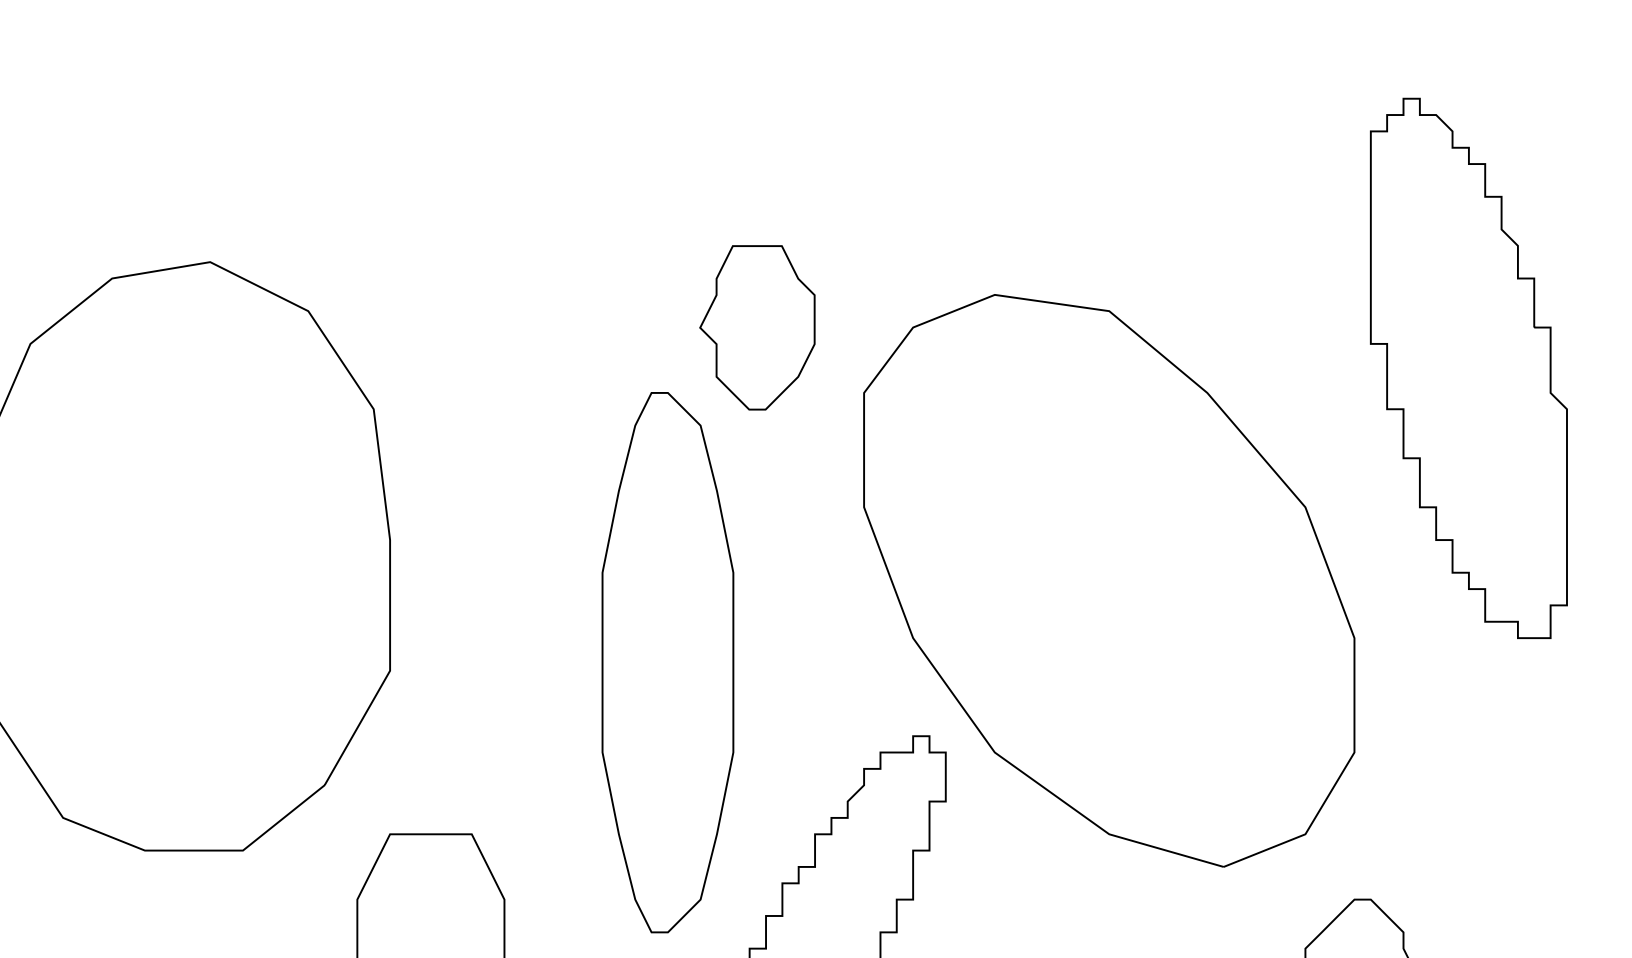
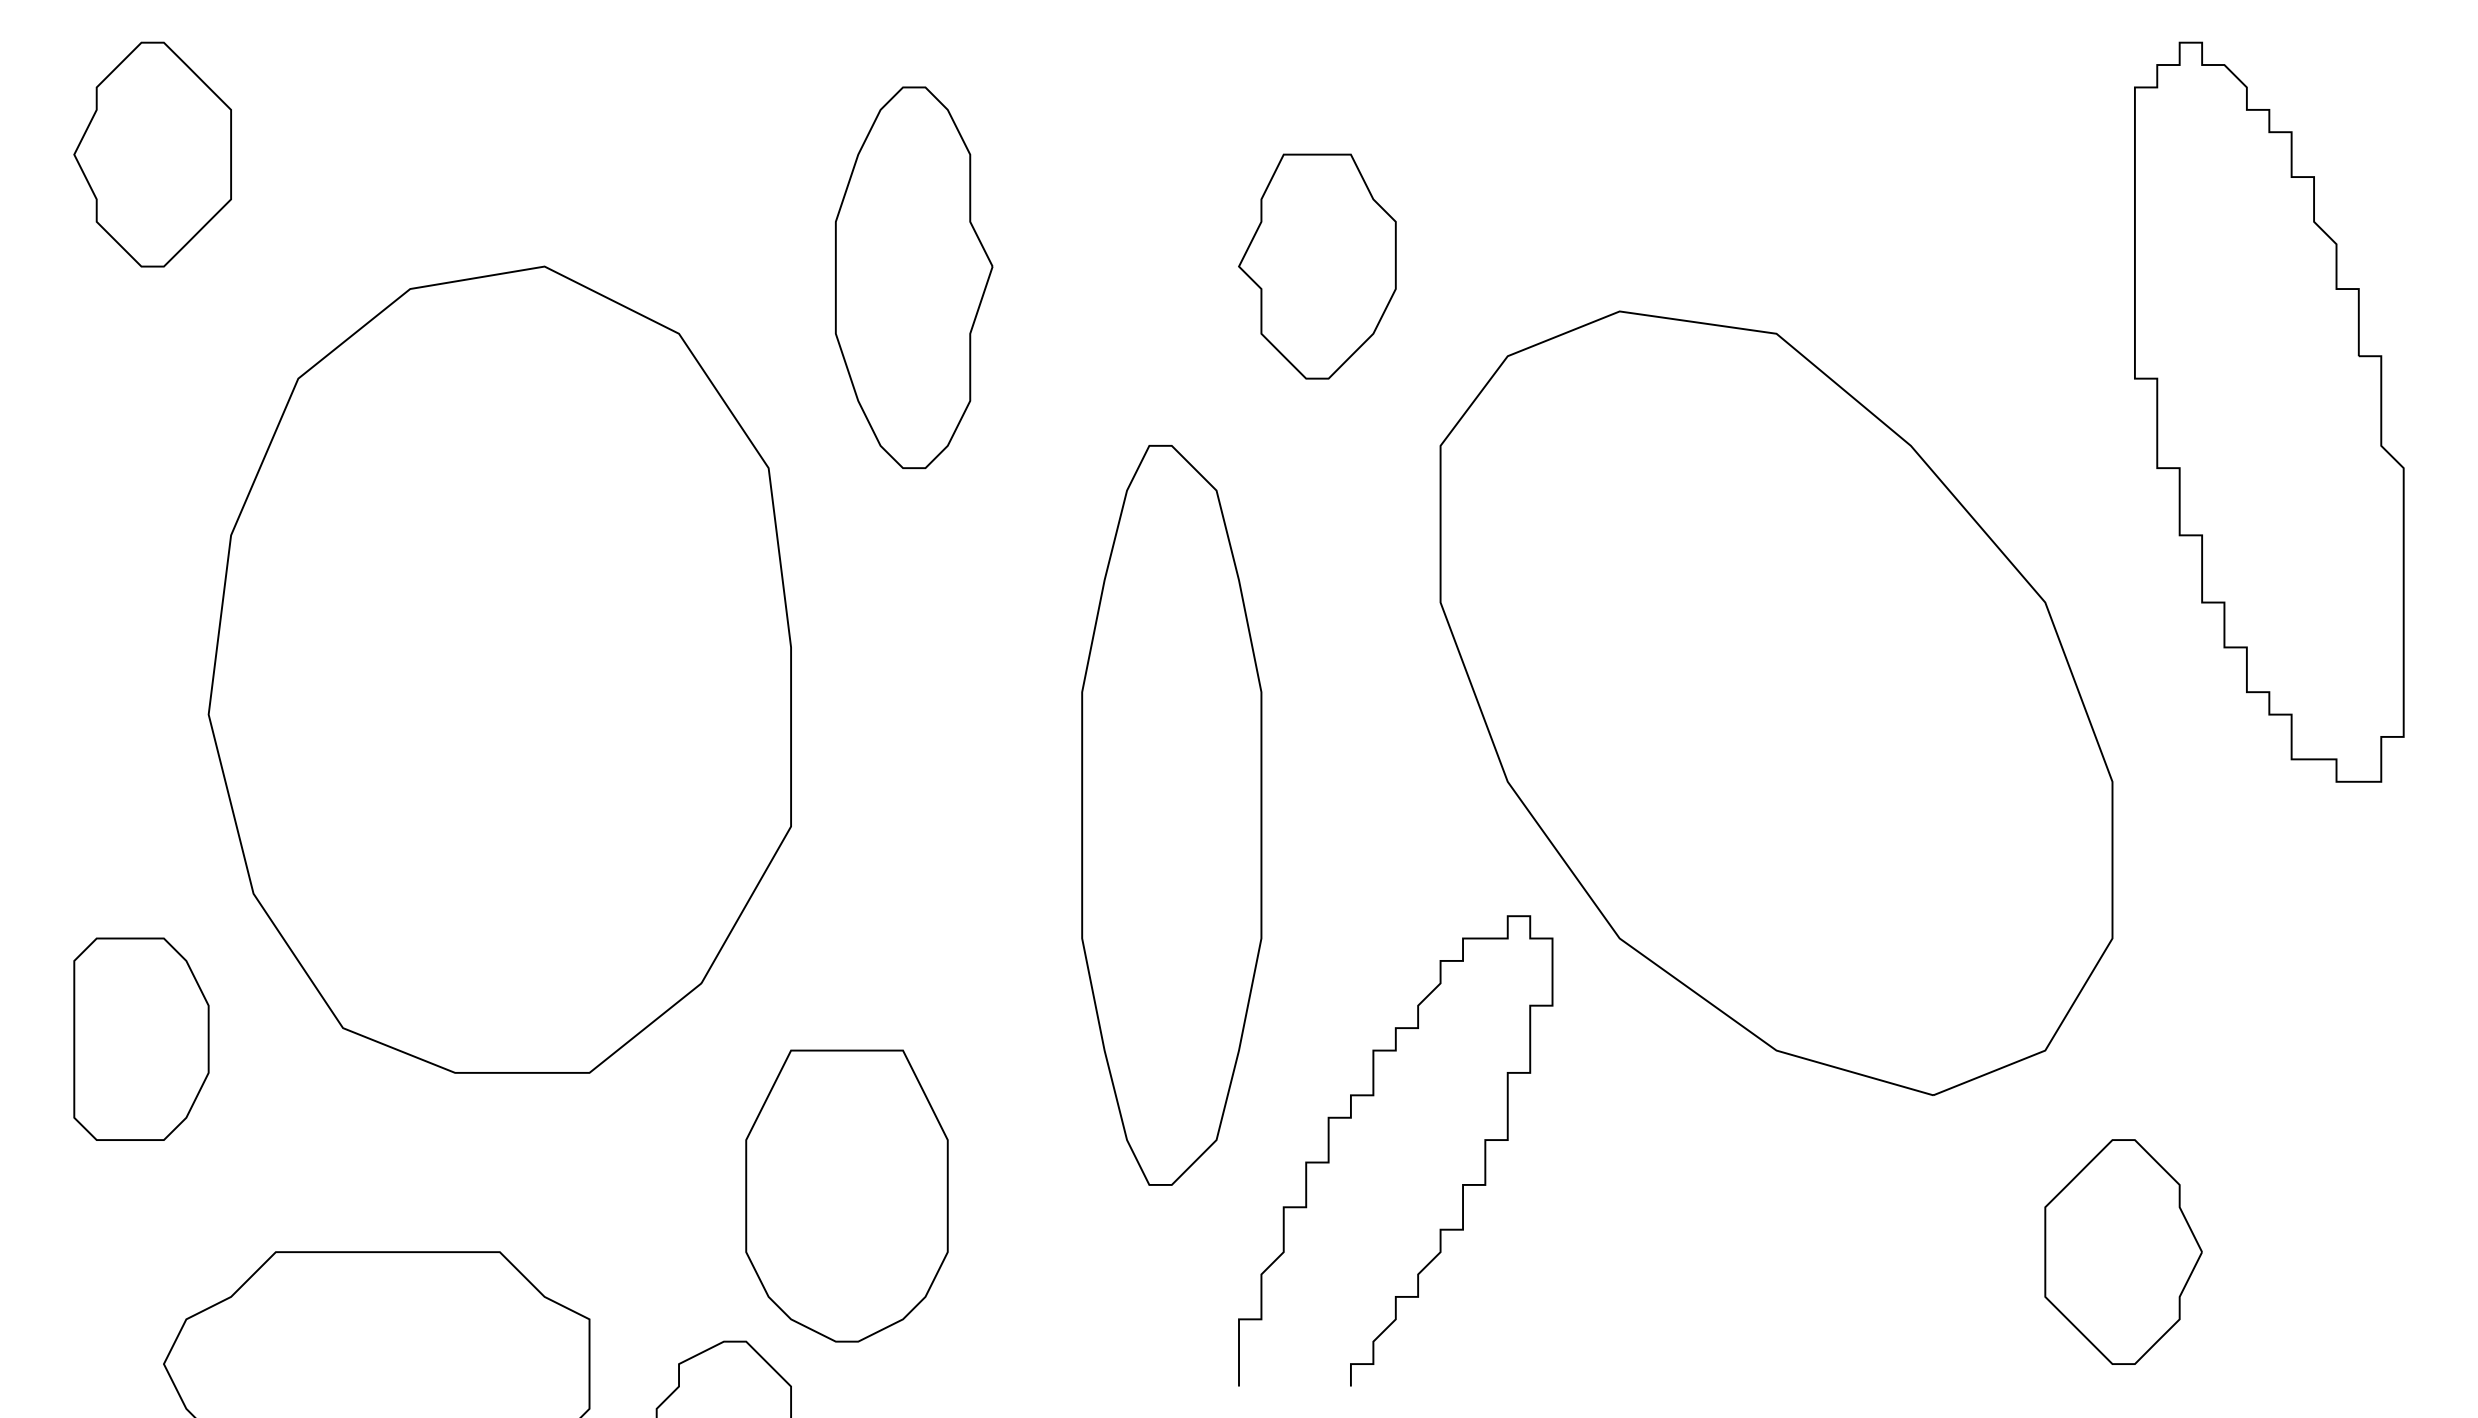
part: (480, 270) -> (914, 277), added
part: (757, 327) -> (1317, 266), moved

